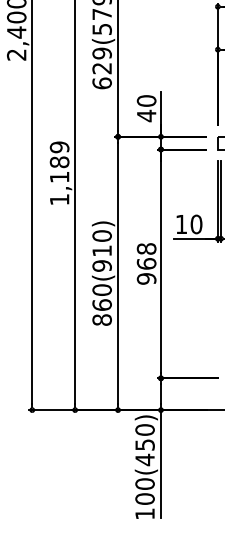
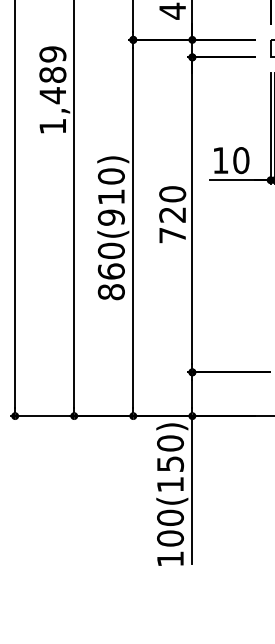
text: (59, 177) -> (52, 95), 1,189 -> 1,489
text: (146, 263) -> (172, 214), 968 -> 720
text: (144, 459) -> (169, 484), 100(450) -> 100(150)

